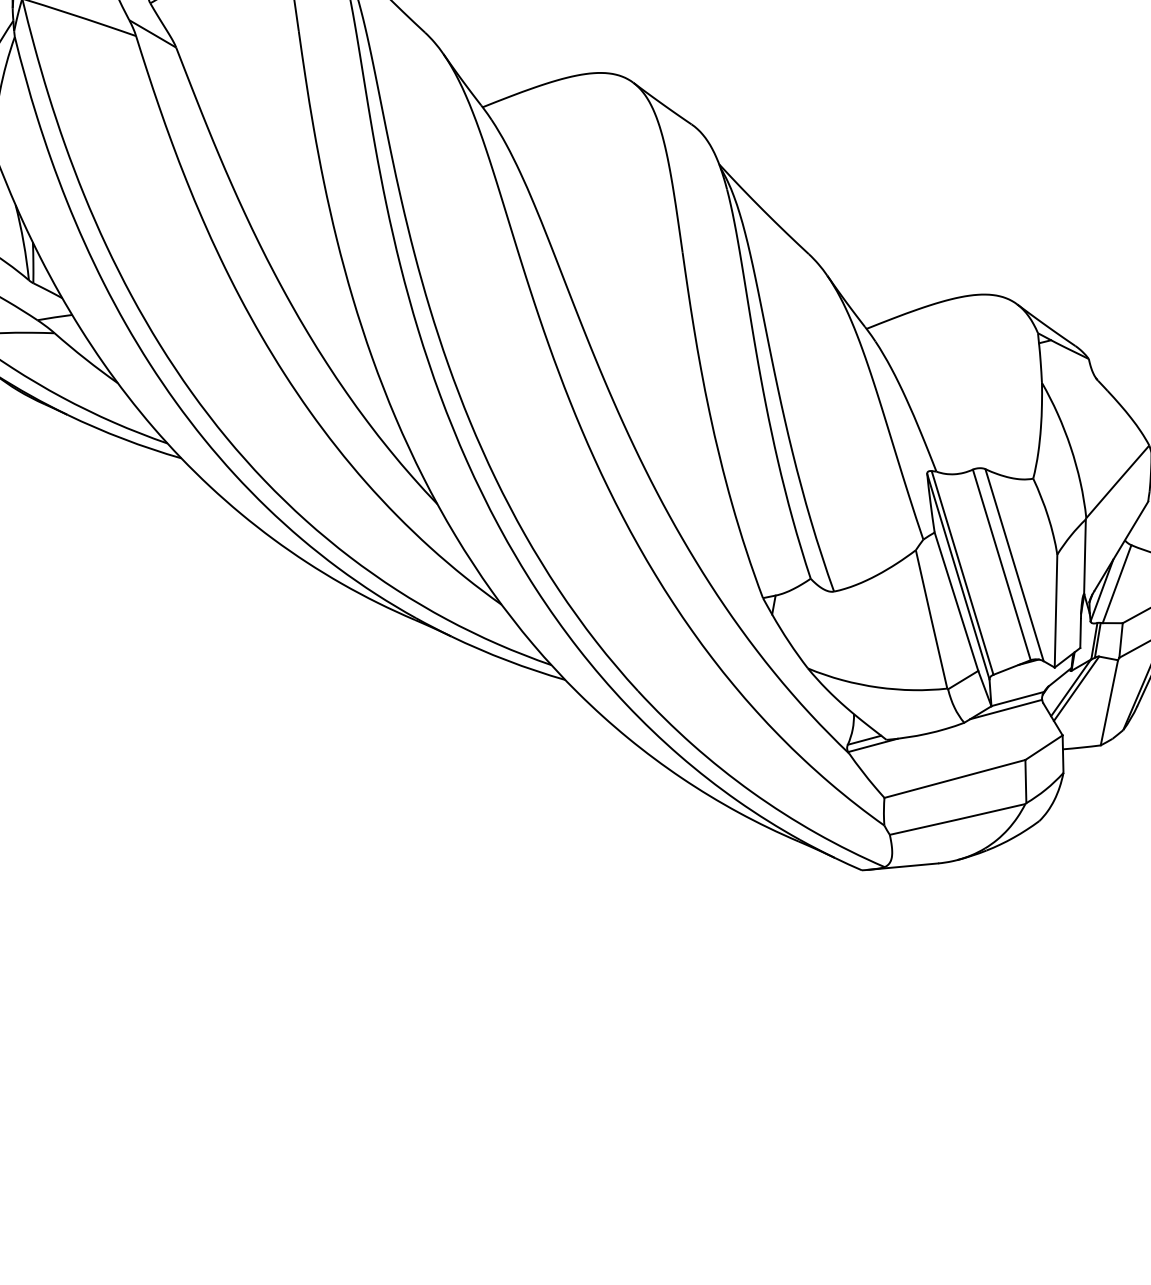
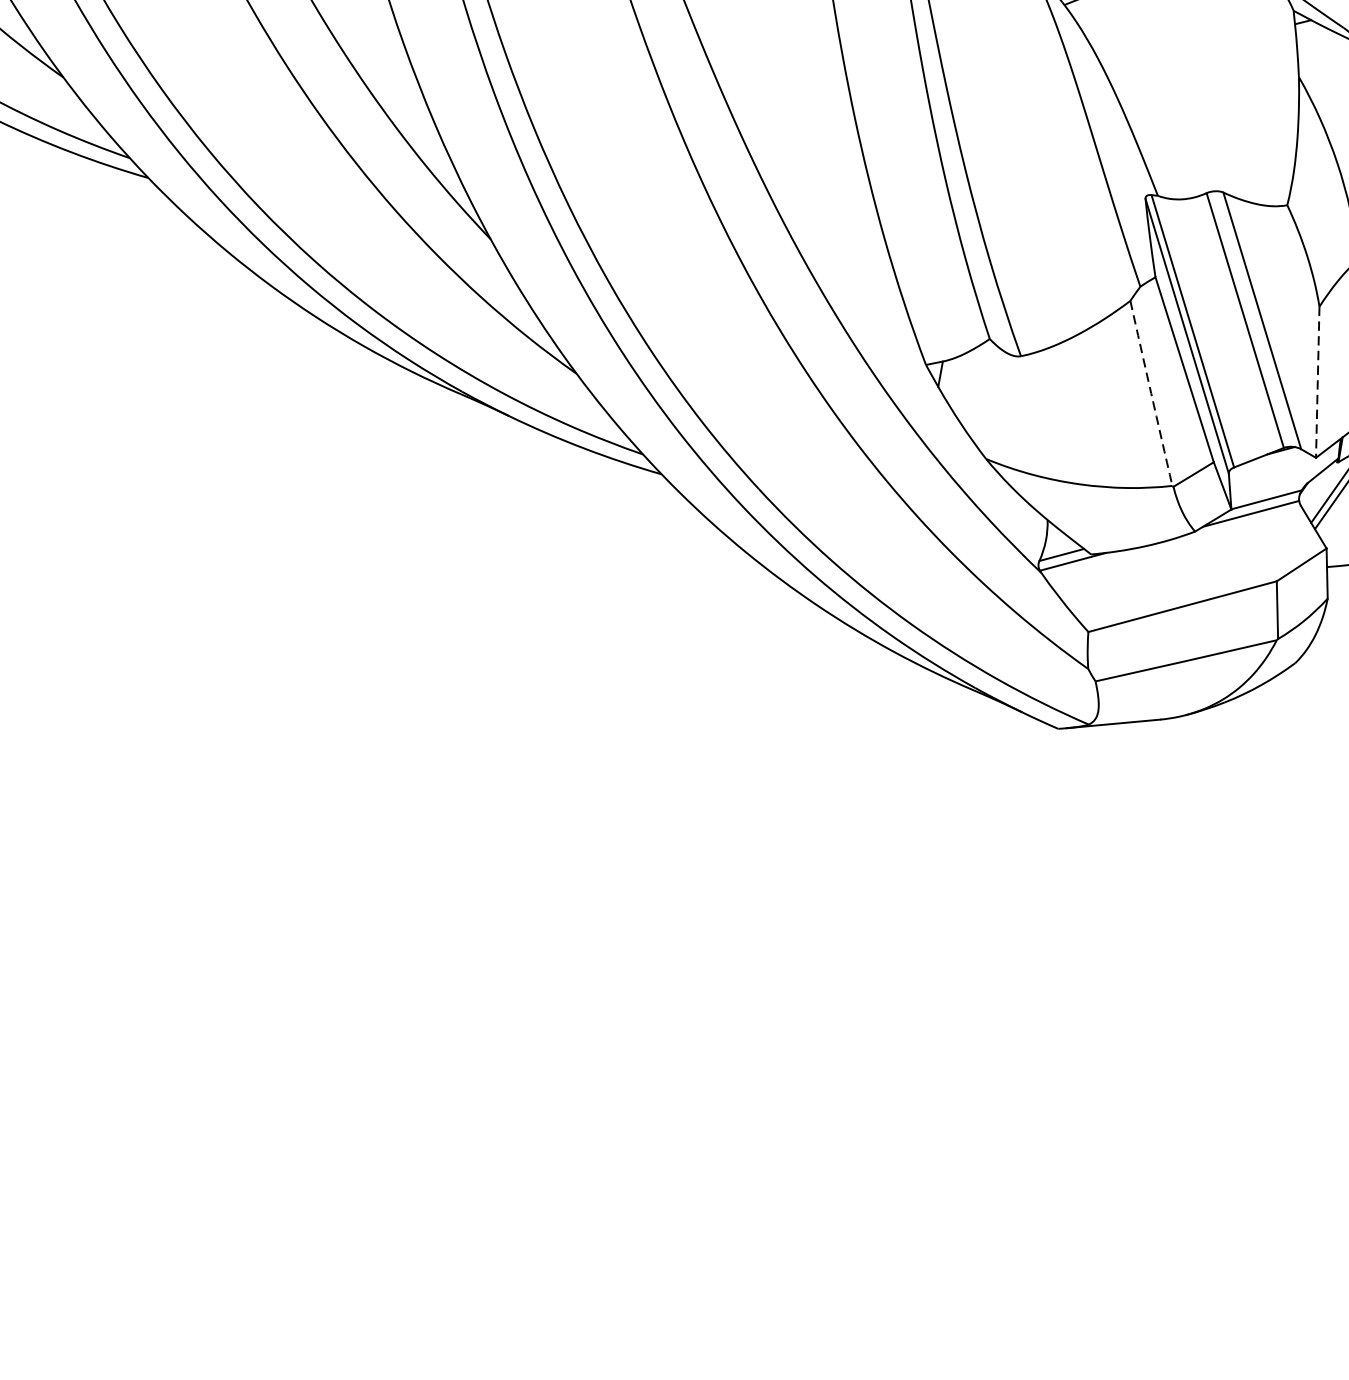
line: (1056, 611) -> (1318, 382), solid -> dashed
arc: (931, 619) -> (1151, 393), solid -> dashed

